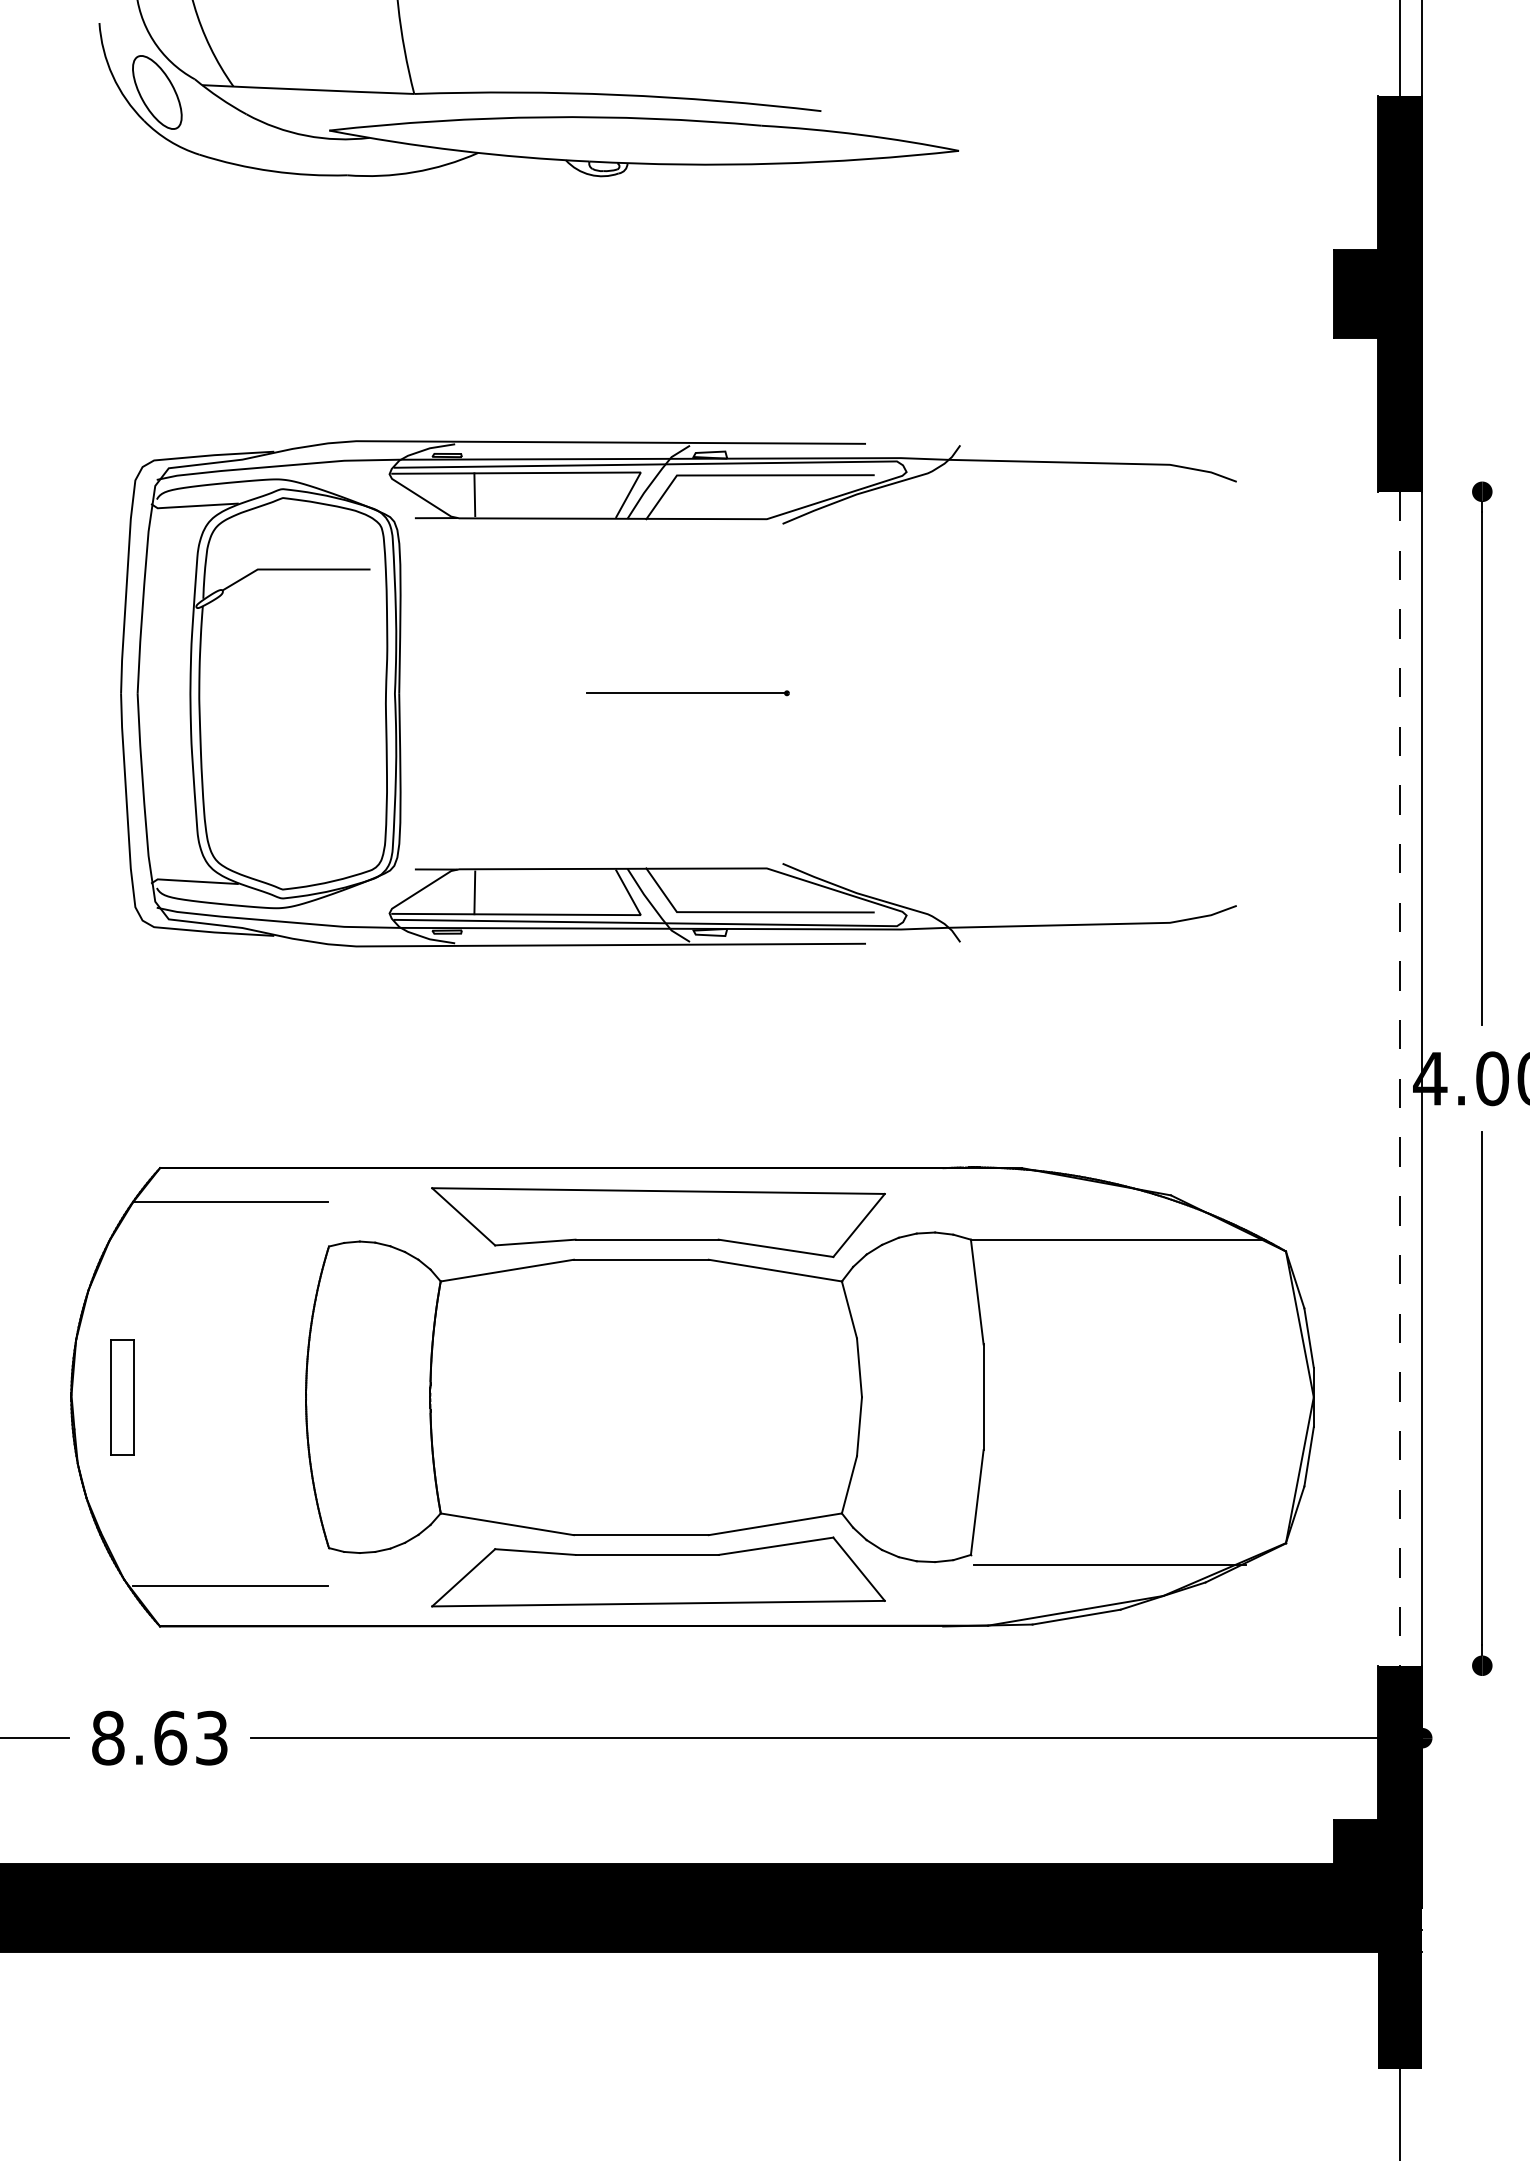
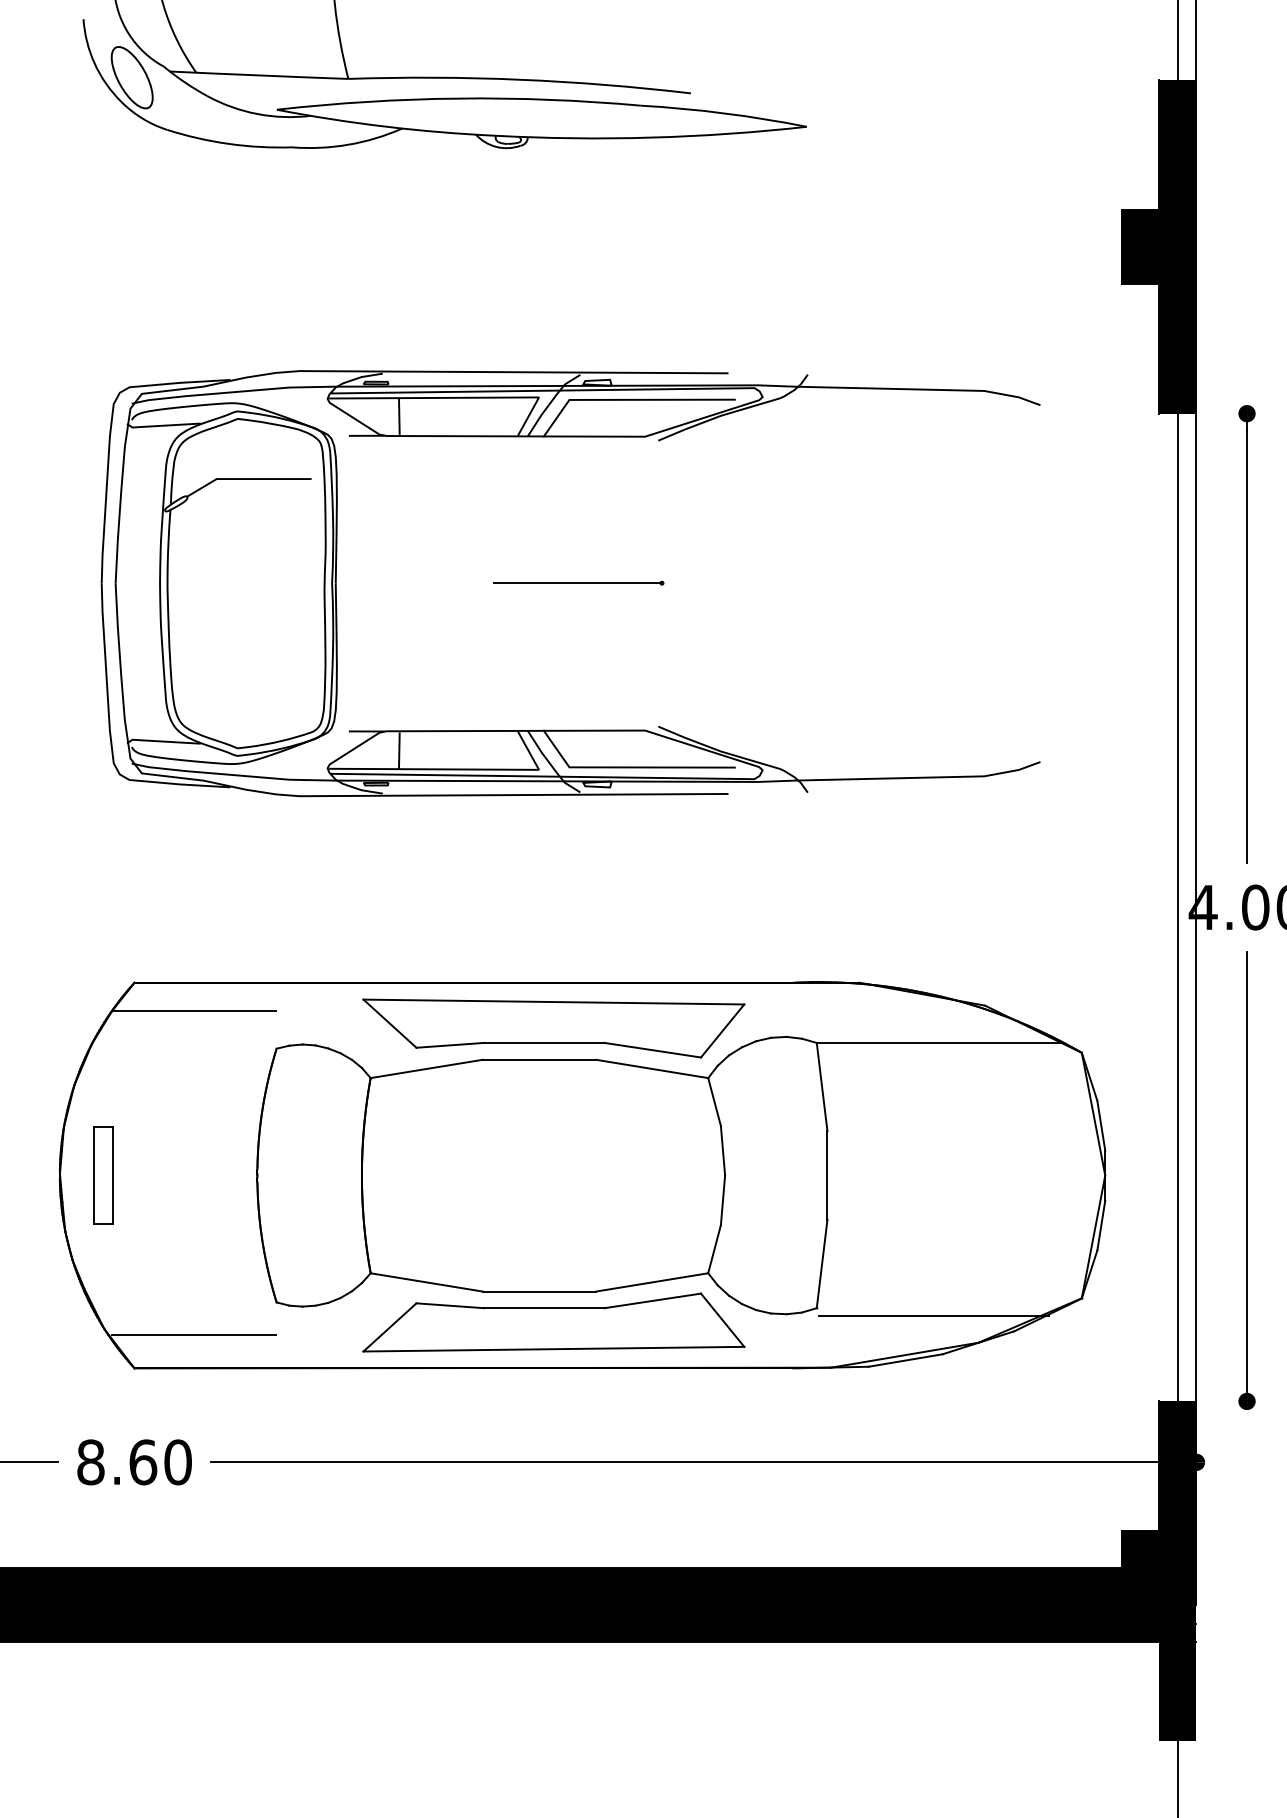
line: (1400, 1078) -> (1178, 907), dashed -> solid
text: (211, 1737) -> (177, 1461), 8.63 -> 8.60

